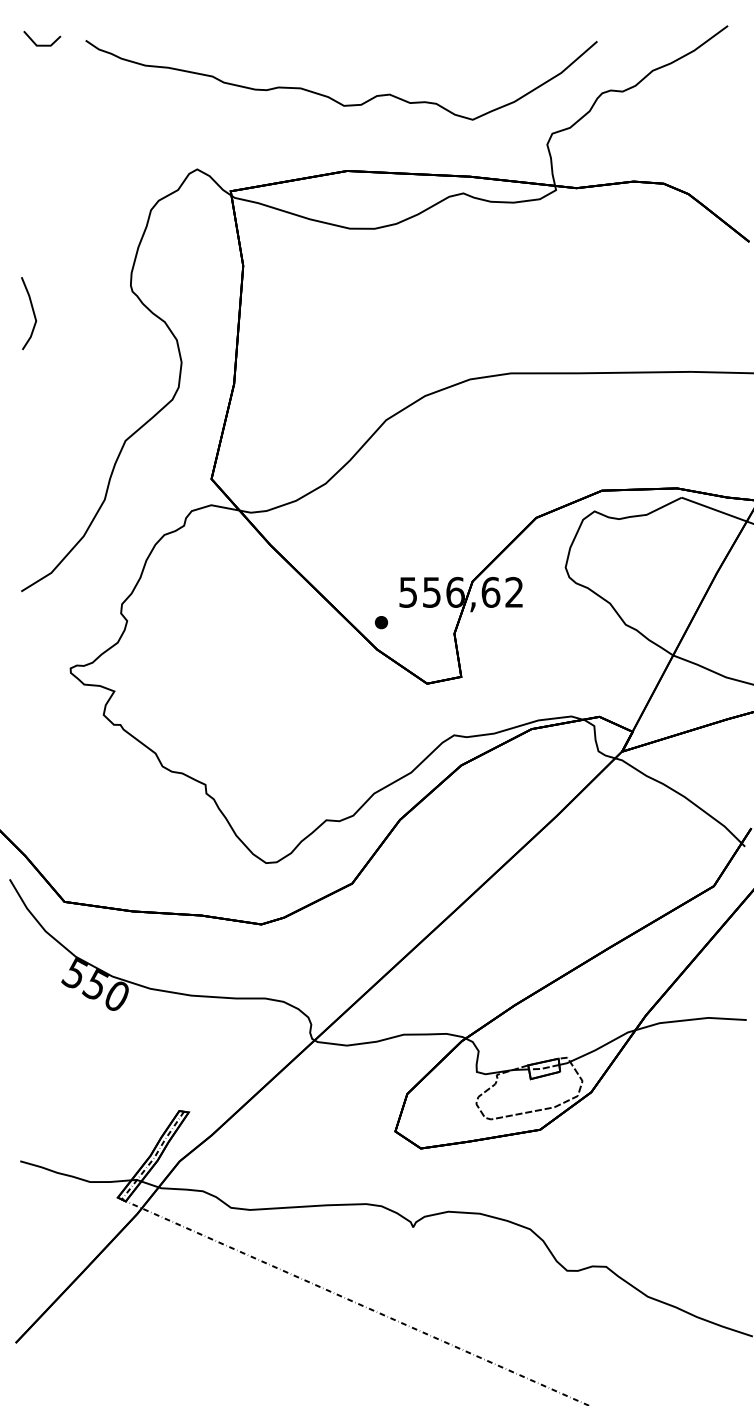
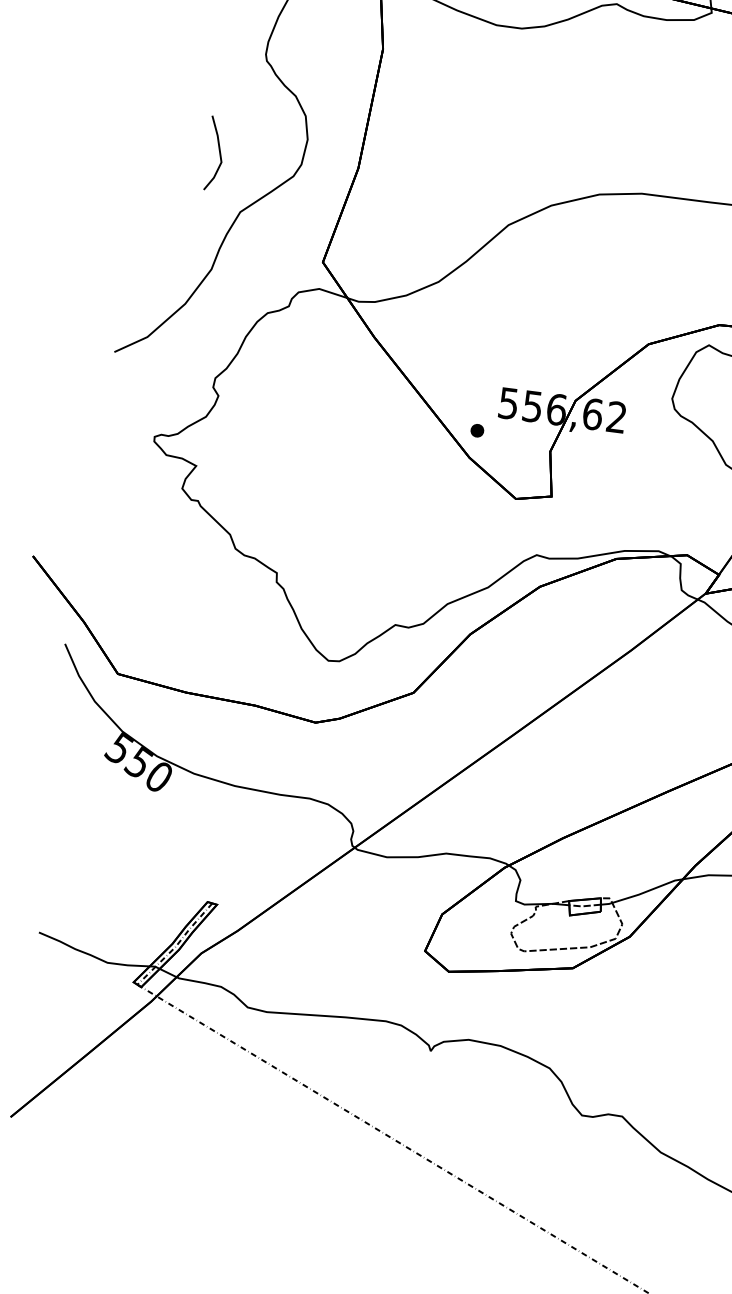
line: (32, 311) -> (218, 152), moved

